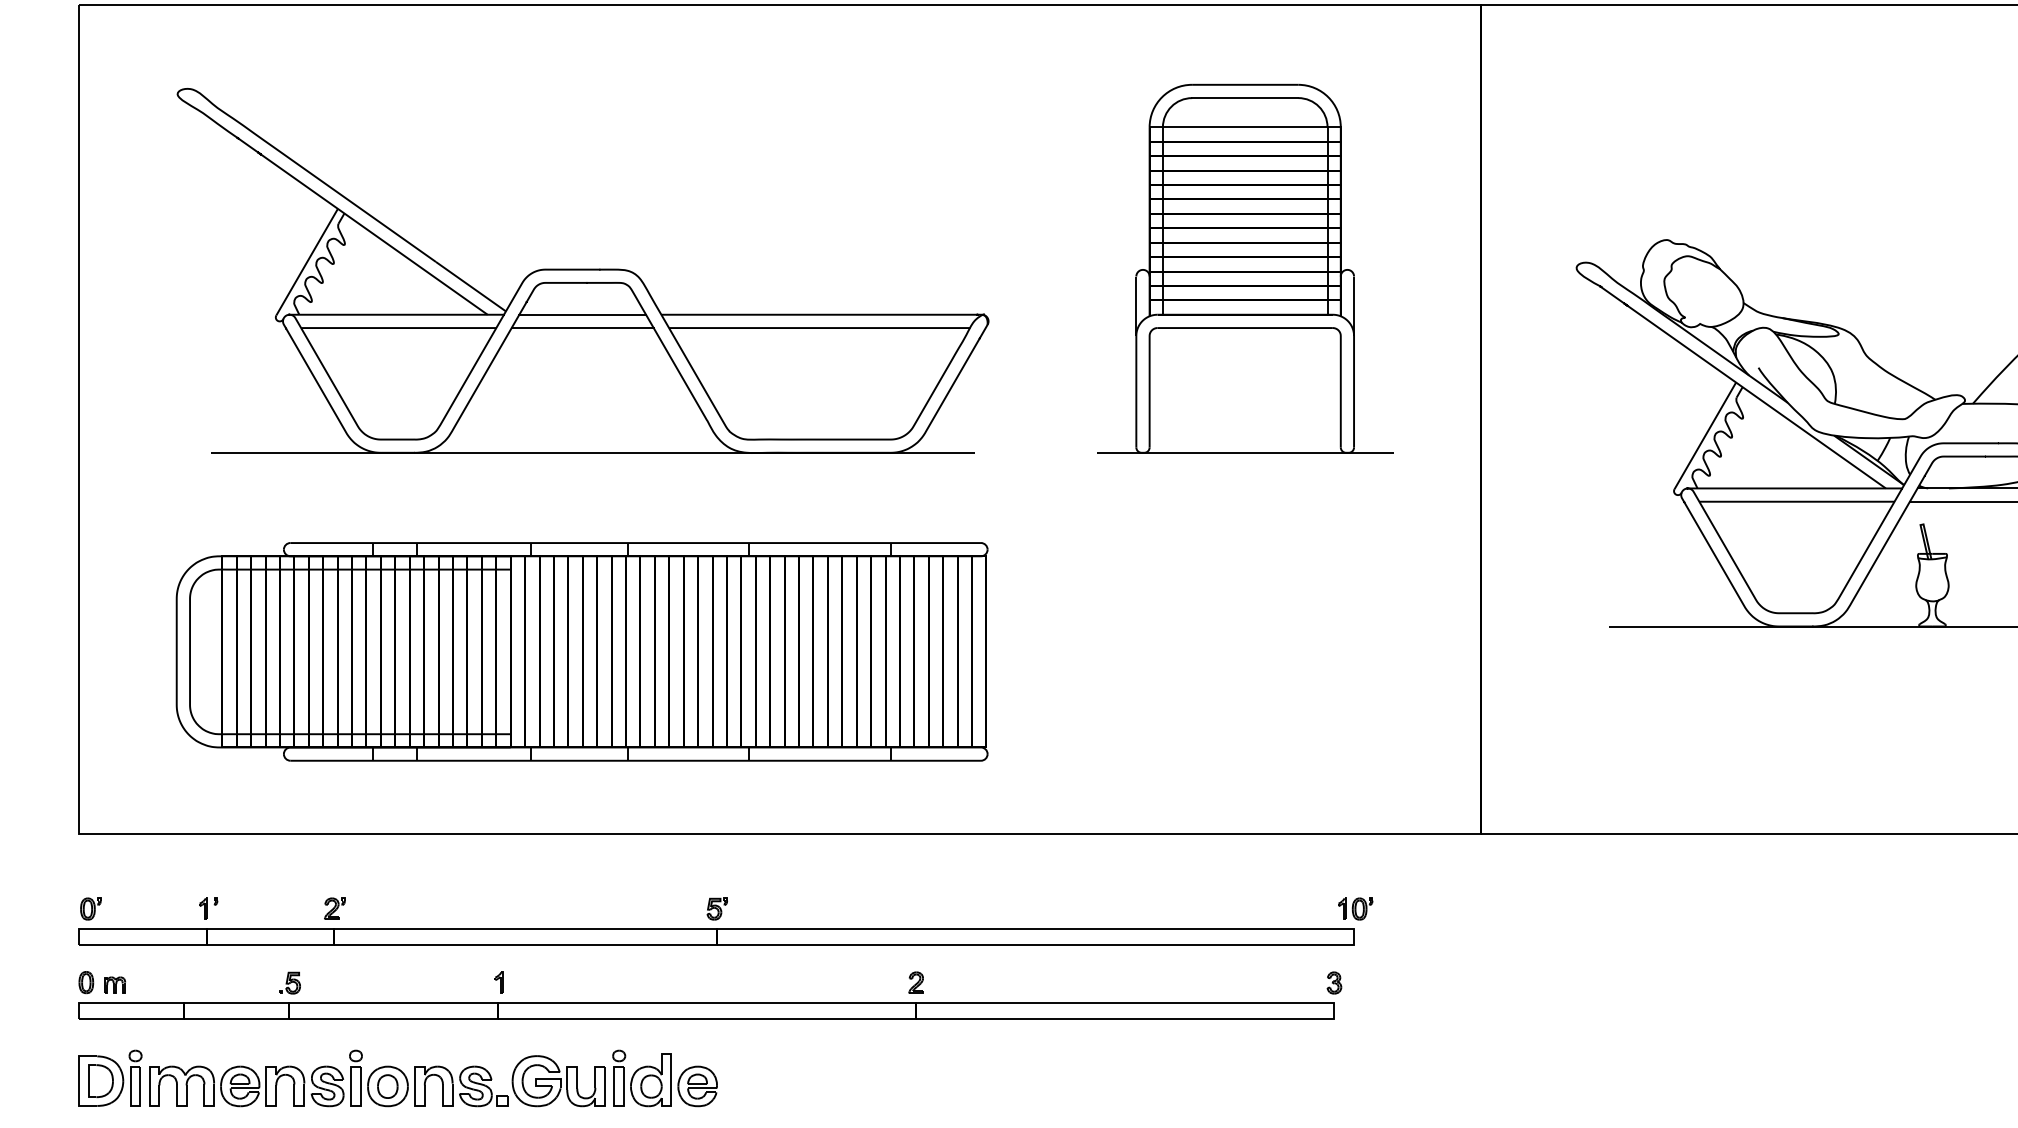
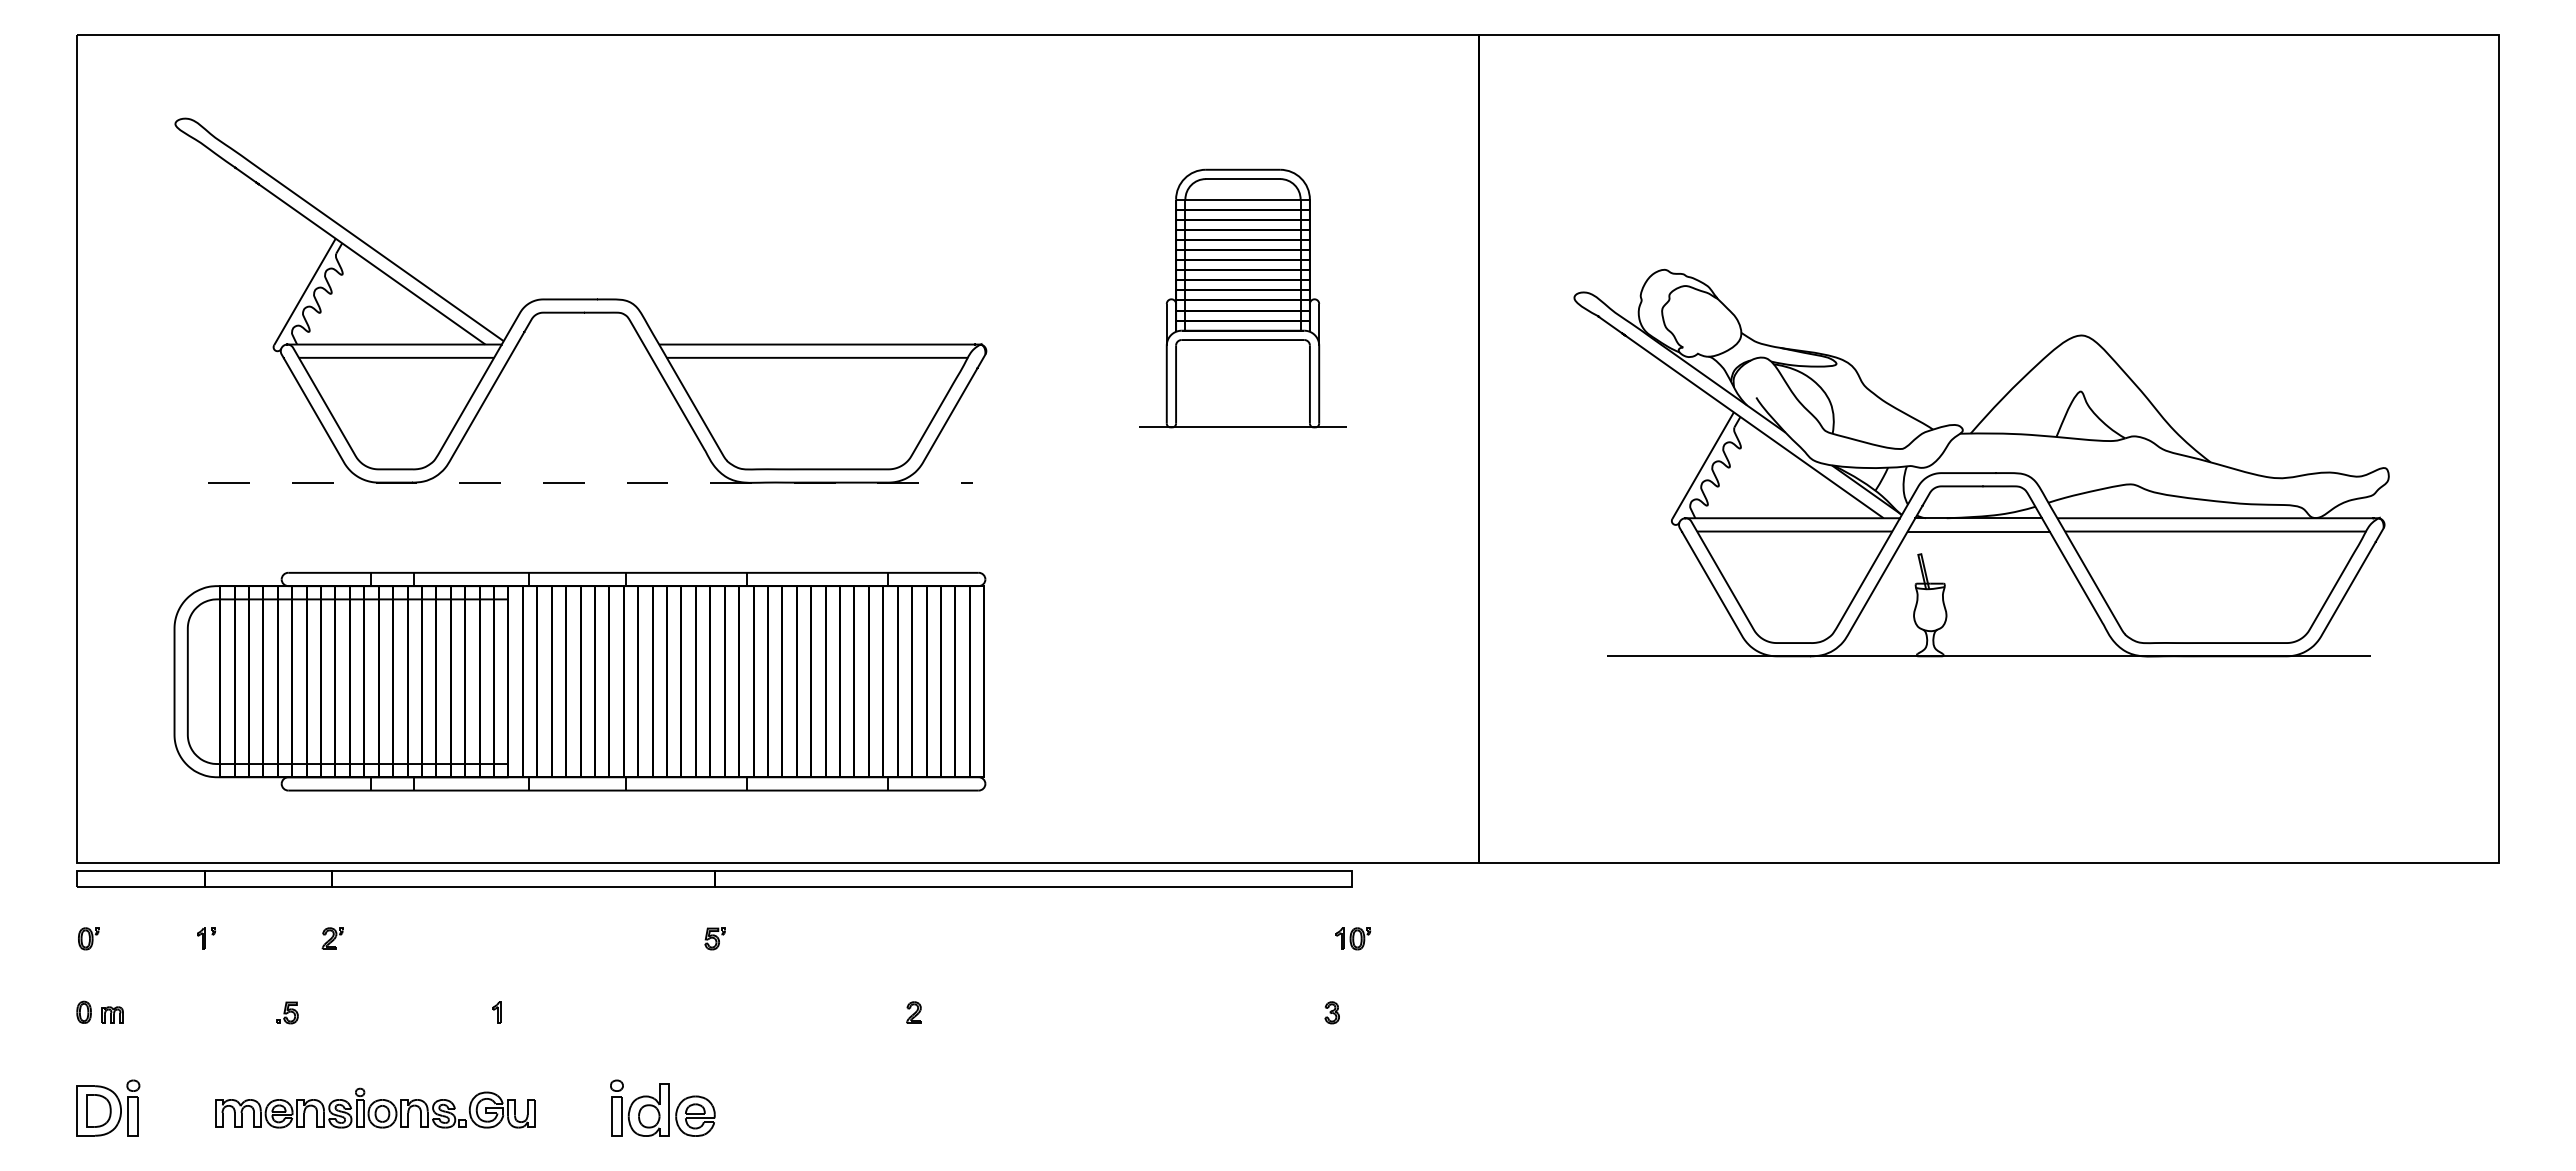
part: (1244, 268) -> (1242, 298), size x0.7
line: (582, 314) -> (580, 344), removed
line: (582, 327) -> (580, 357), removed
line: (593, 452) -> (591, 482), solid -> dashed
part: (716, 936) -> (714, 878), moved
part: (706, 1010) -> (704, 1040), removed
part: (376, 1077) -> (374, 1107), size x0.7

